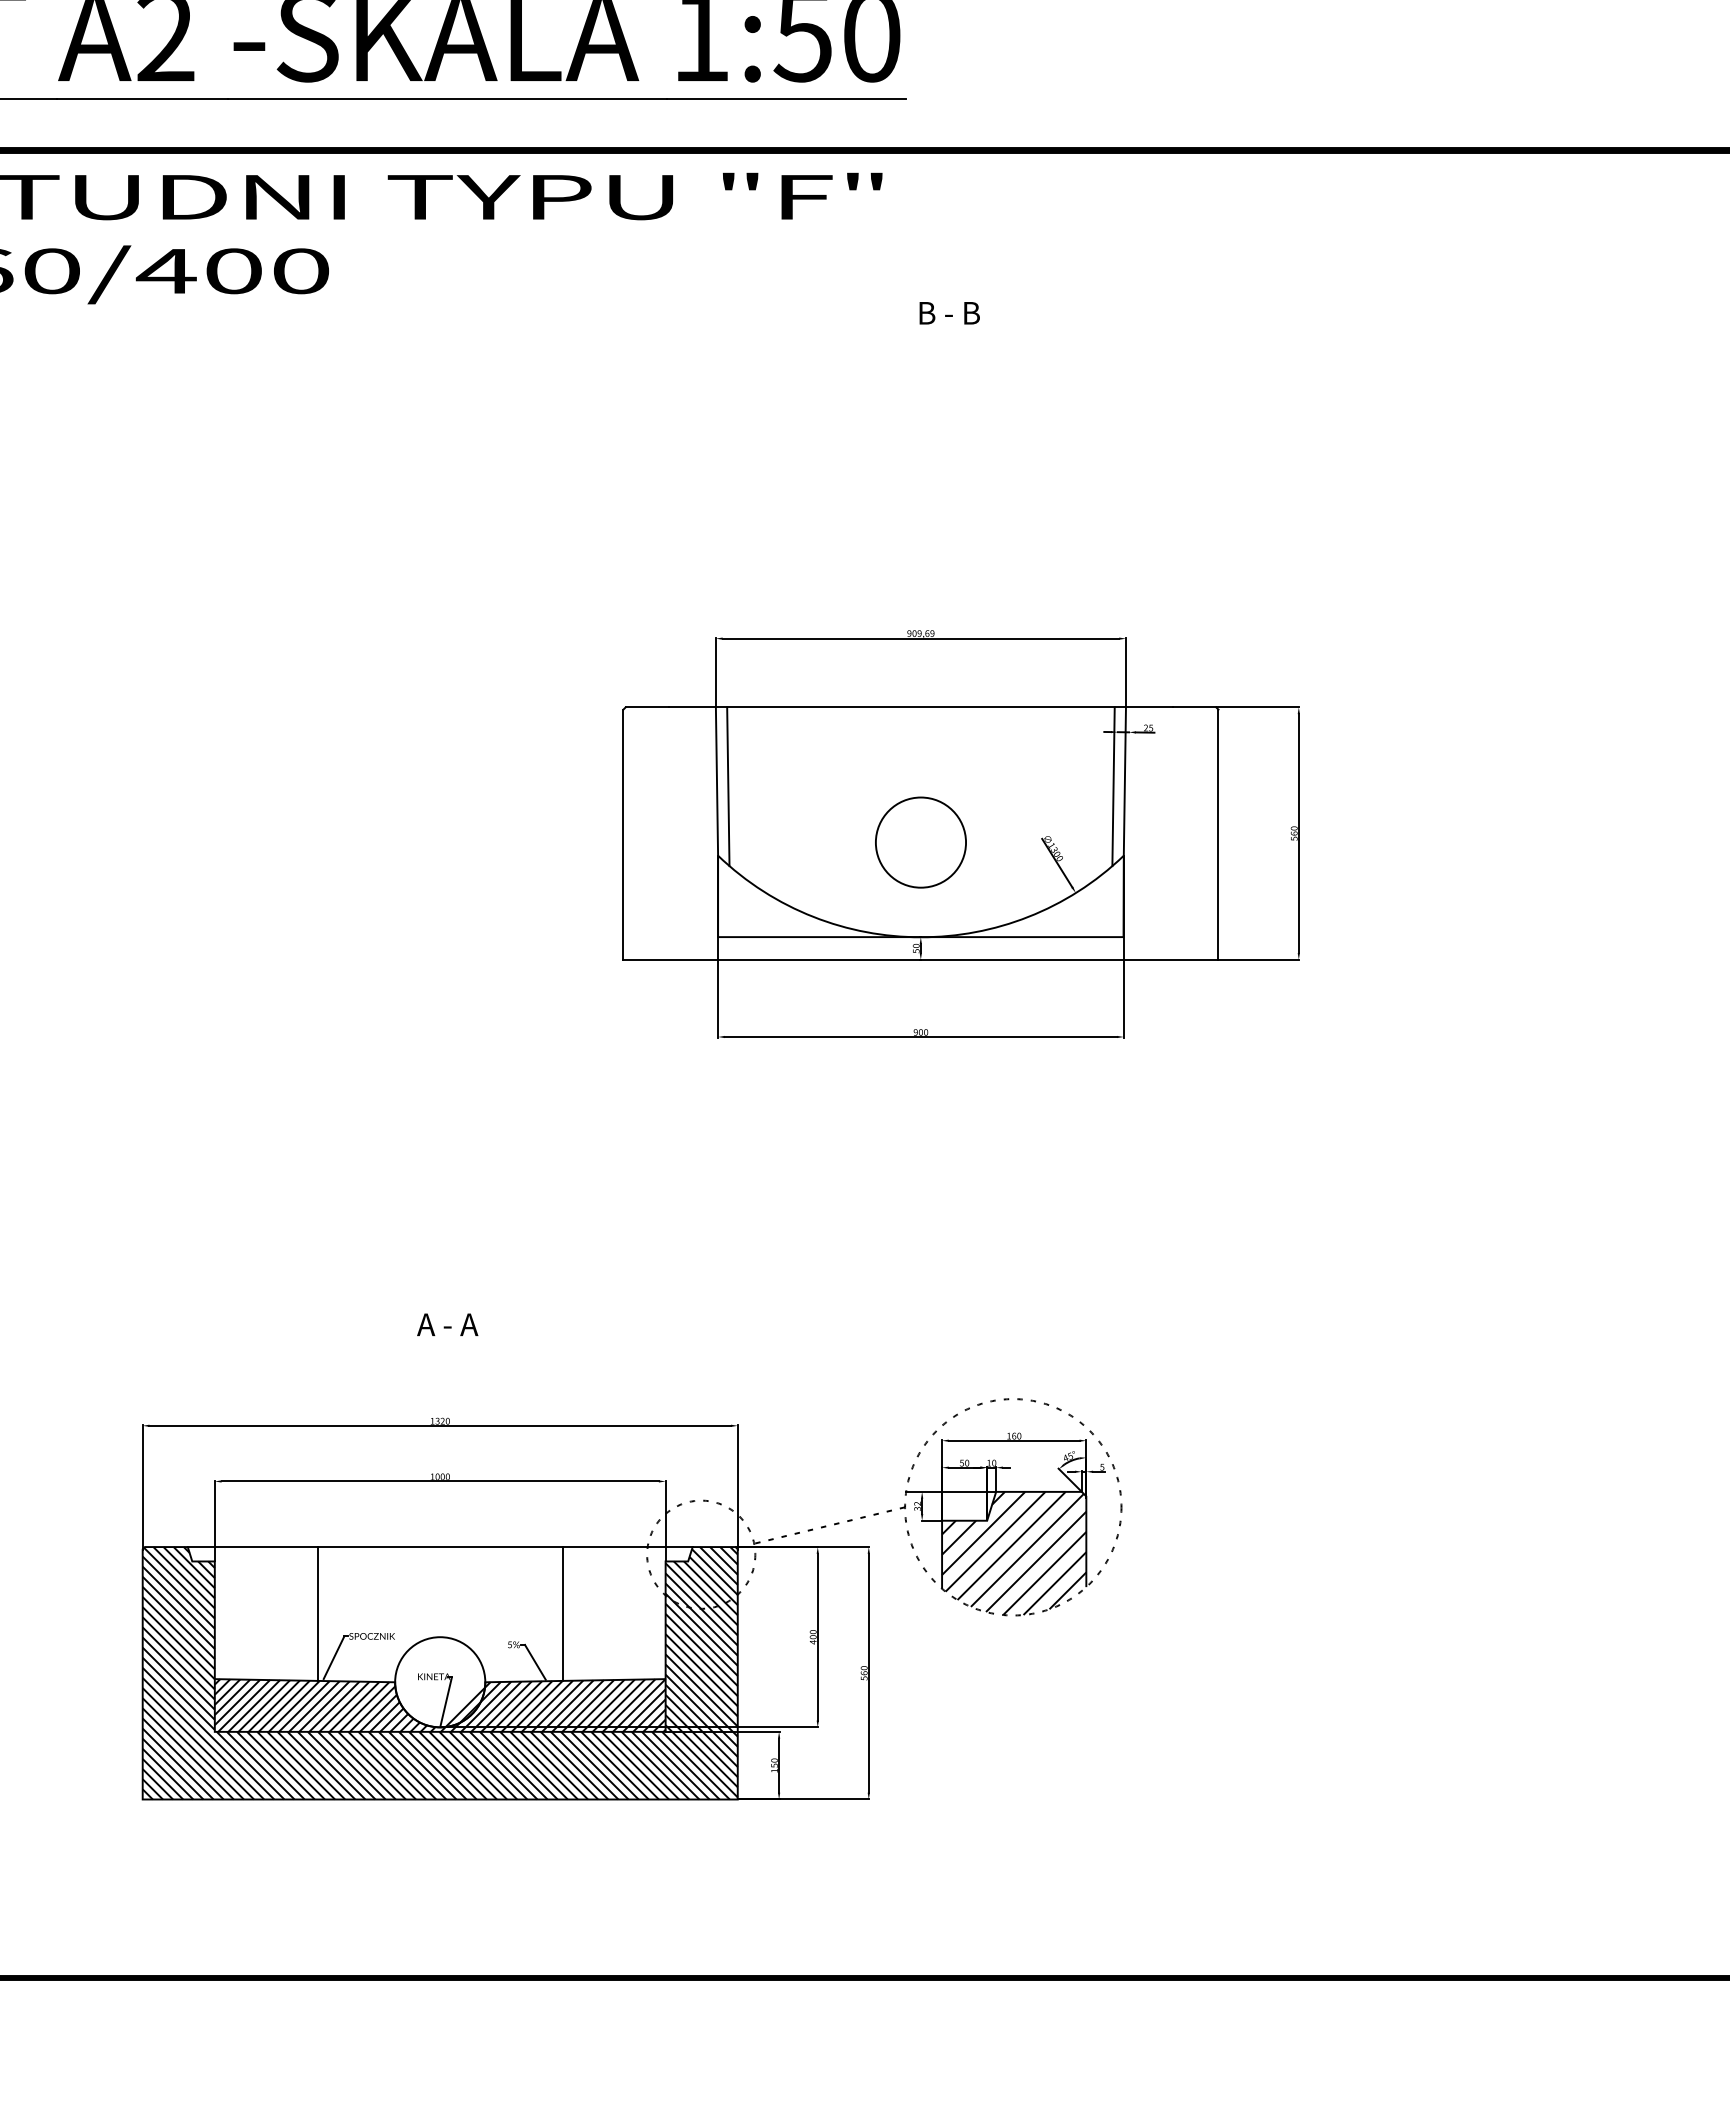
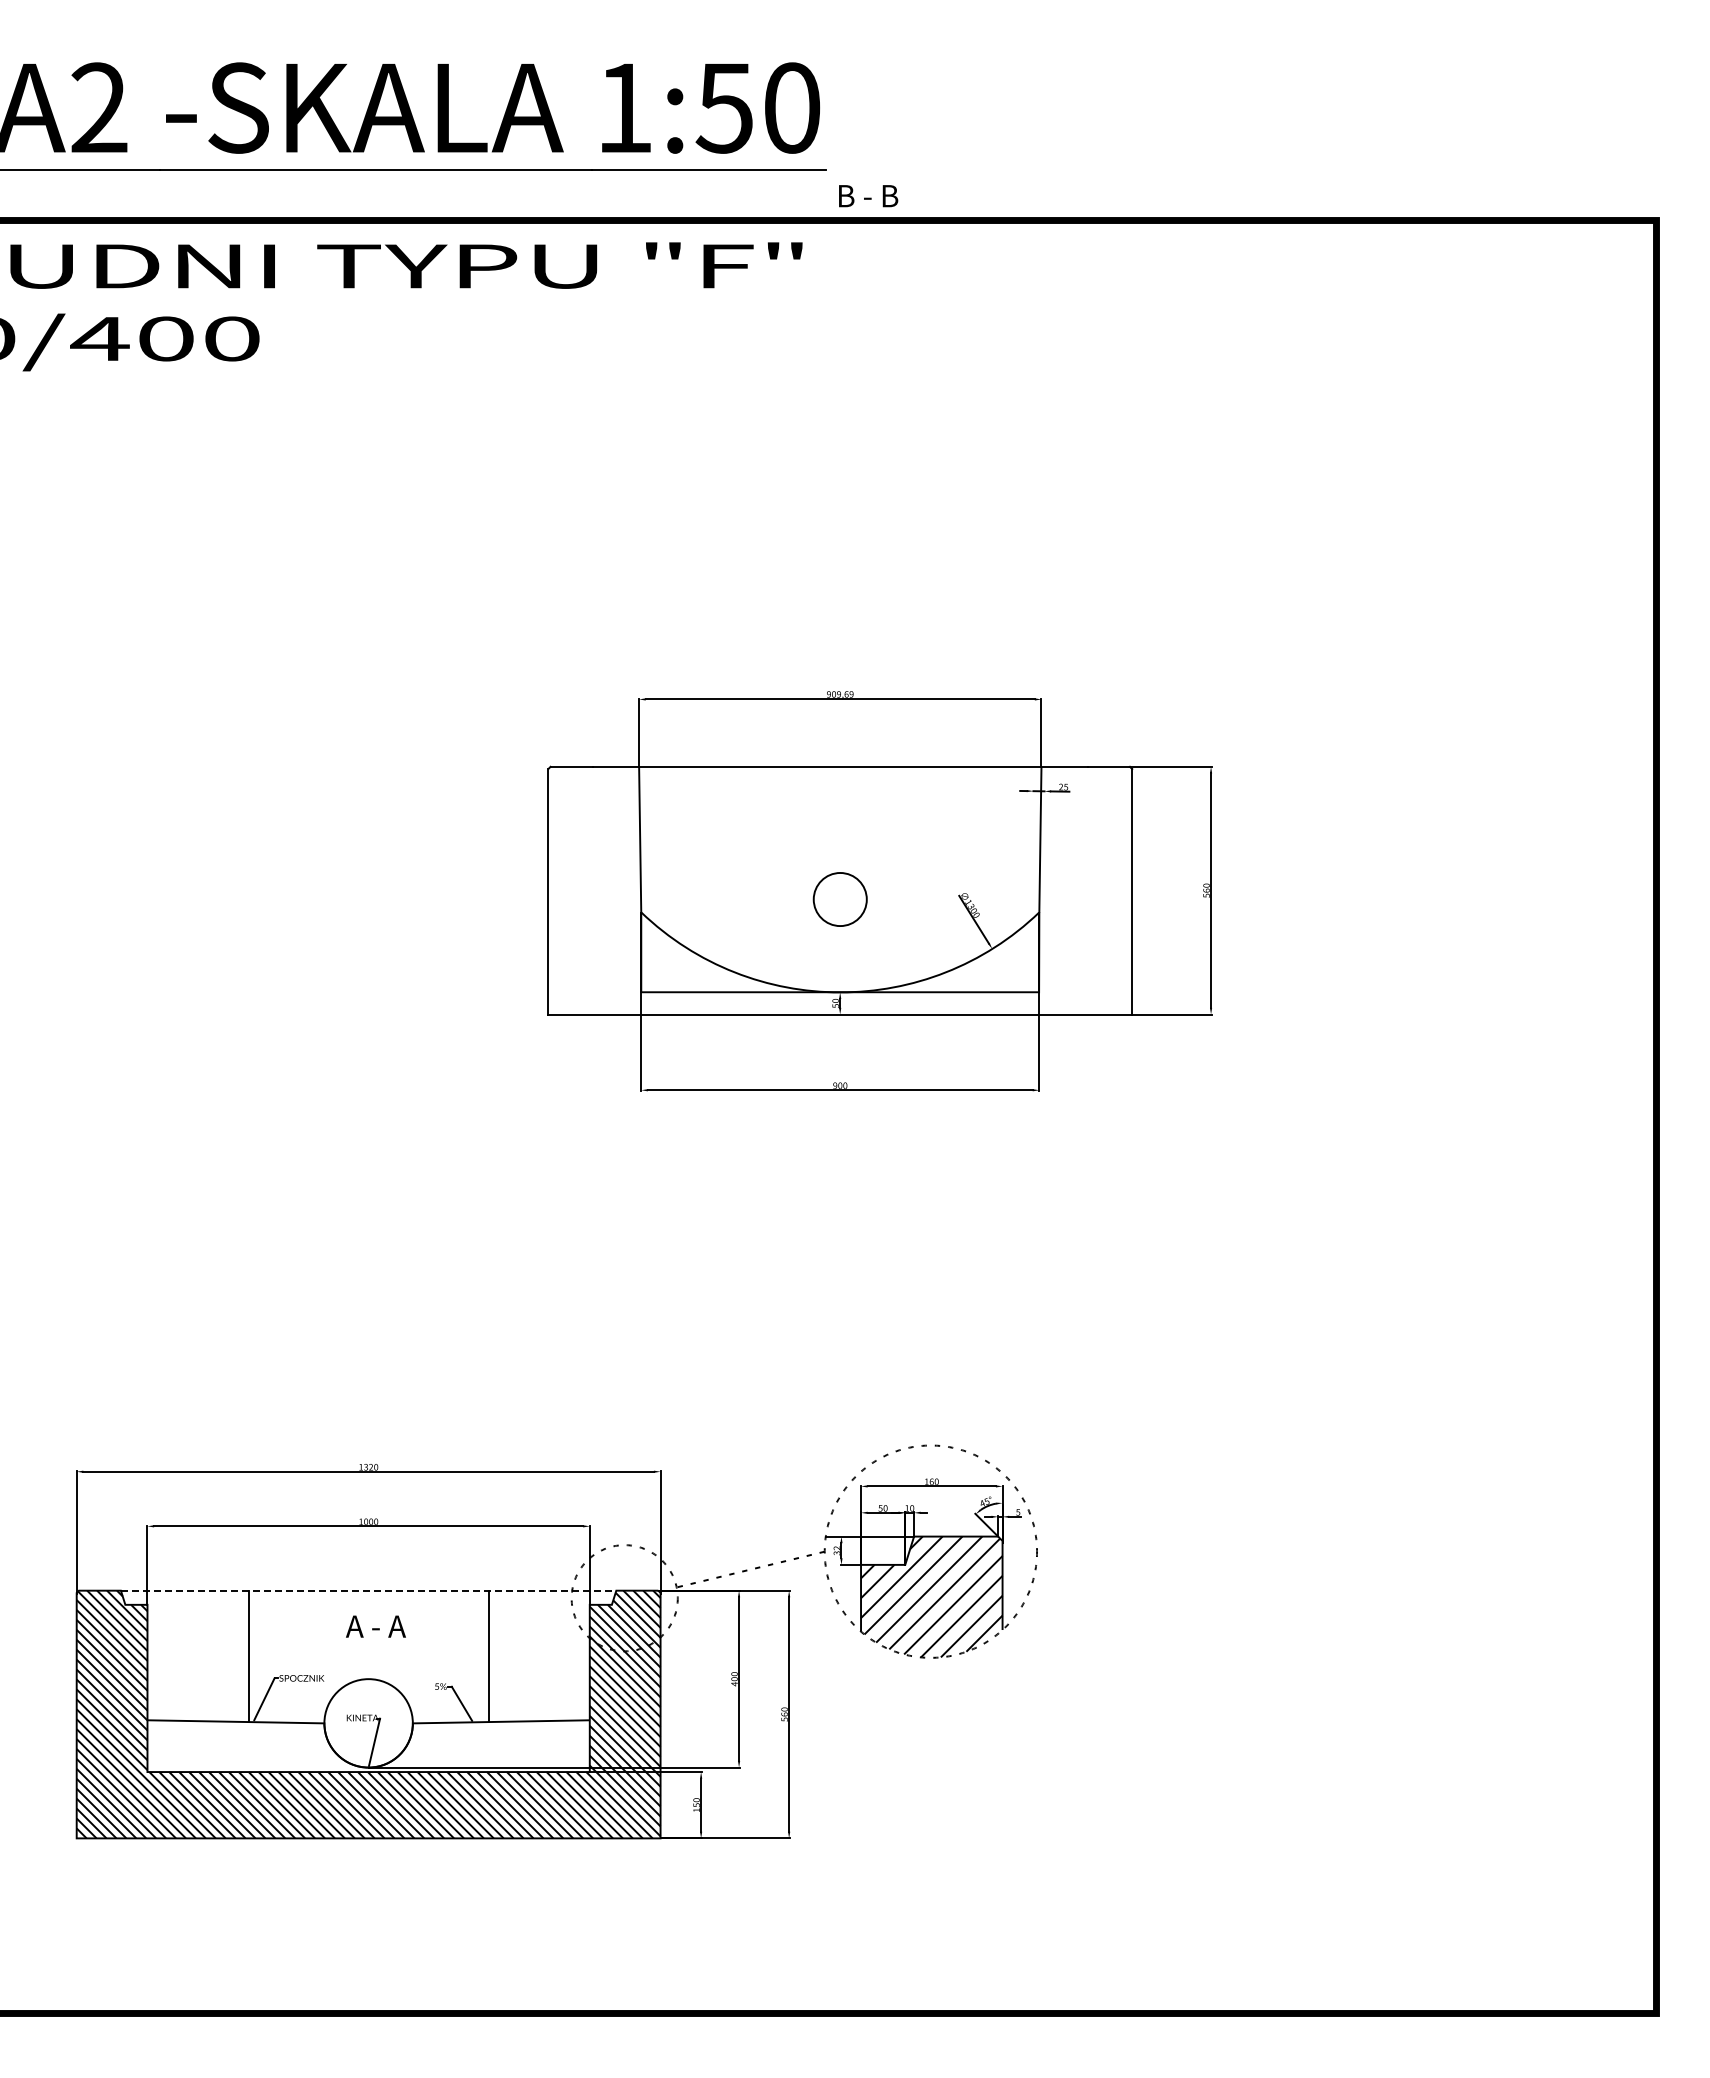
text: (949, 313) -> (868, 196), moved
line: (728, 786) -> (651, 844), removed
line: (1113, 786) -> (1029, 844), removed
circle: (921, 842) -> (840, 899), size x0.6
text: (447, 1324) -> (375, 1626), moved
line: (440, 1546) -> (368, 1590), solid -> dashed
hatch: (440, 1705) -> (368, 1746), removed

